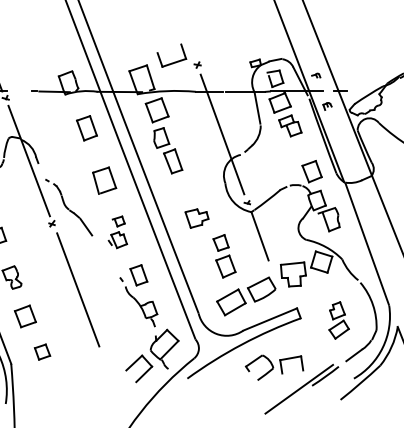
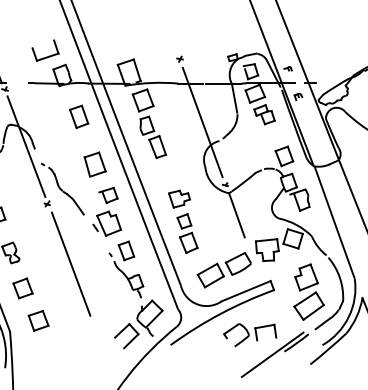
part: (172, 62) -> (46, 56), moved
part: (118, 232) -> (107, 211), size x1.67
part: (224, 256) -> (187, 233), moved
part: (338, 319) -> (308, 291), size x1.67
part: (42, 351) -> (38, 320), size x1.43

